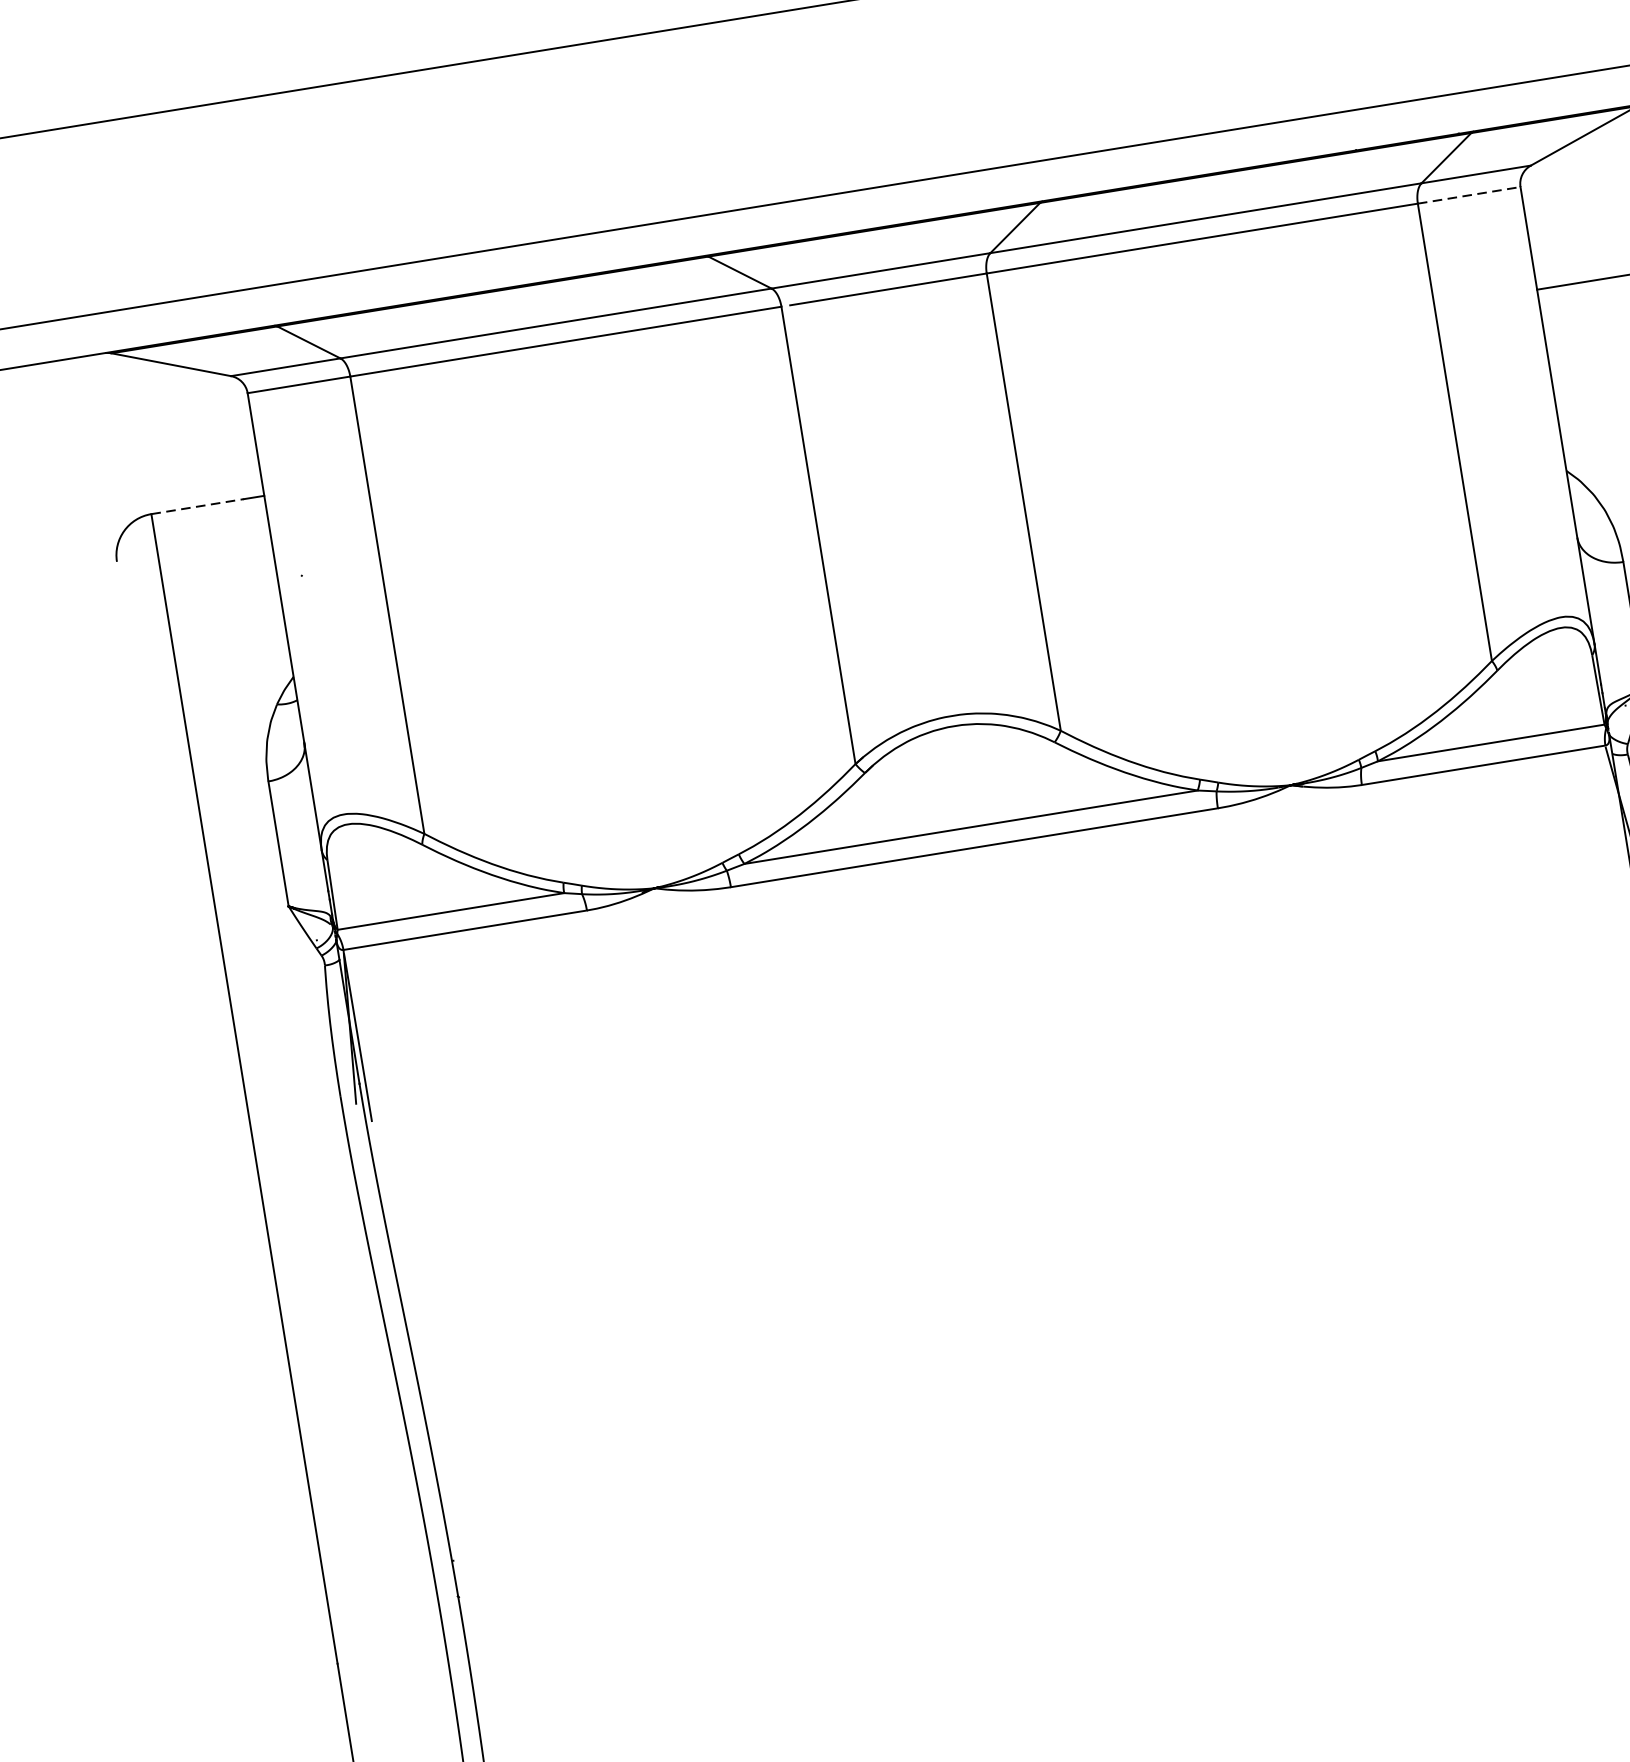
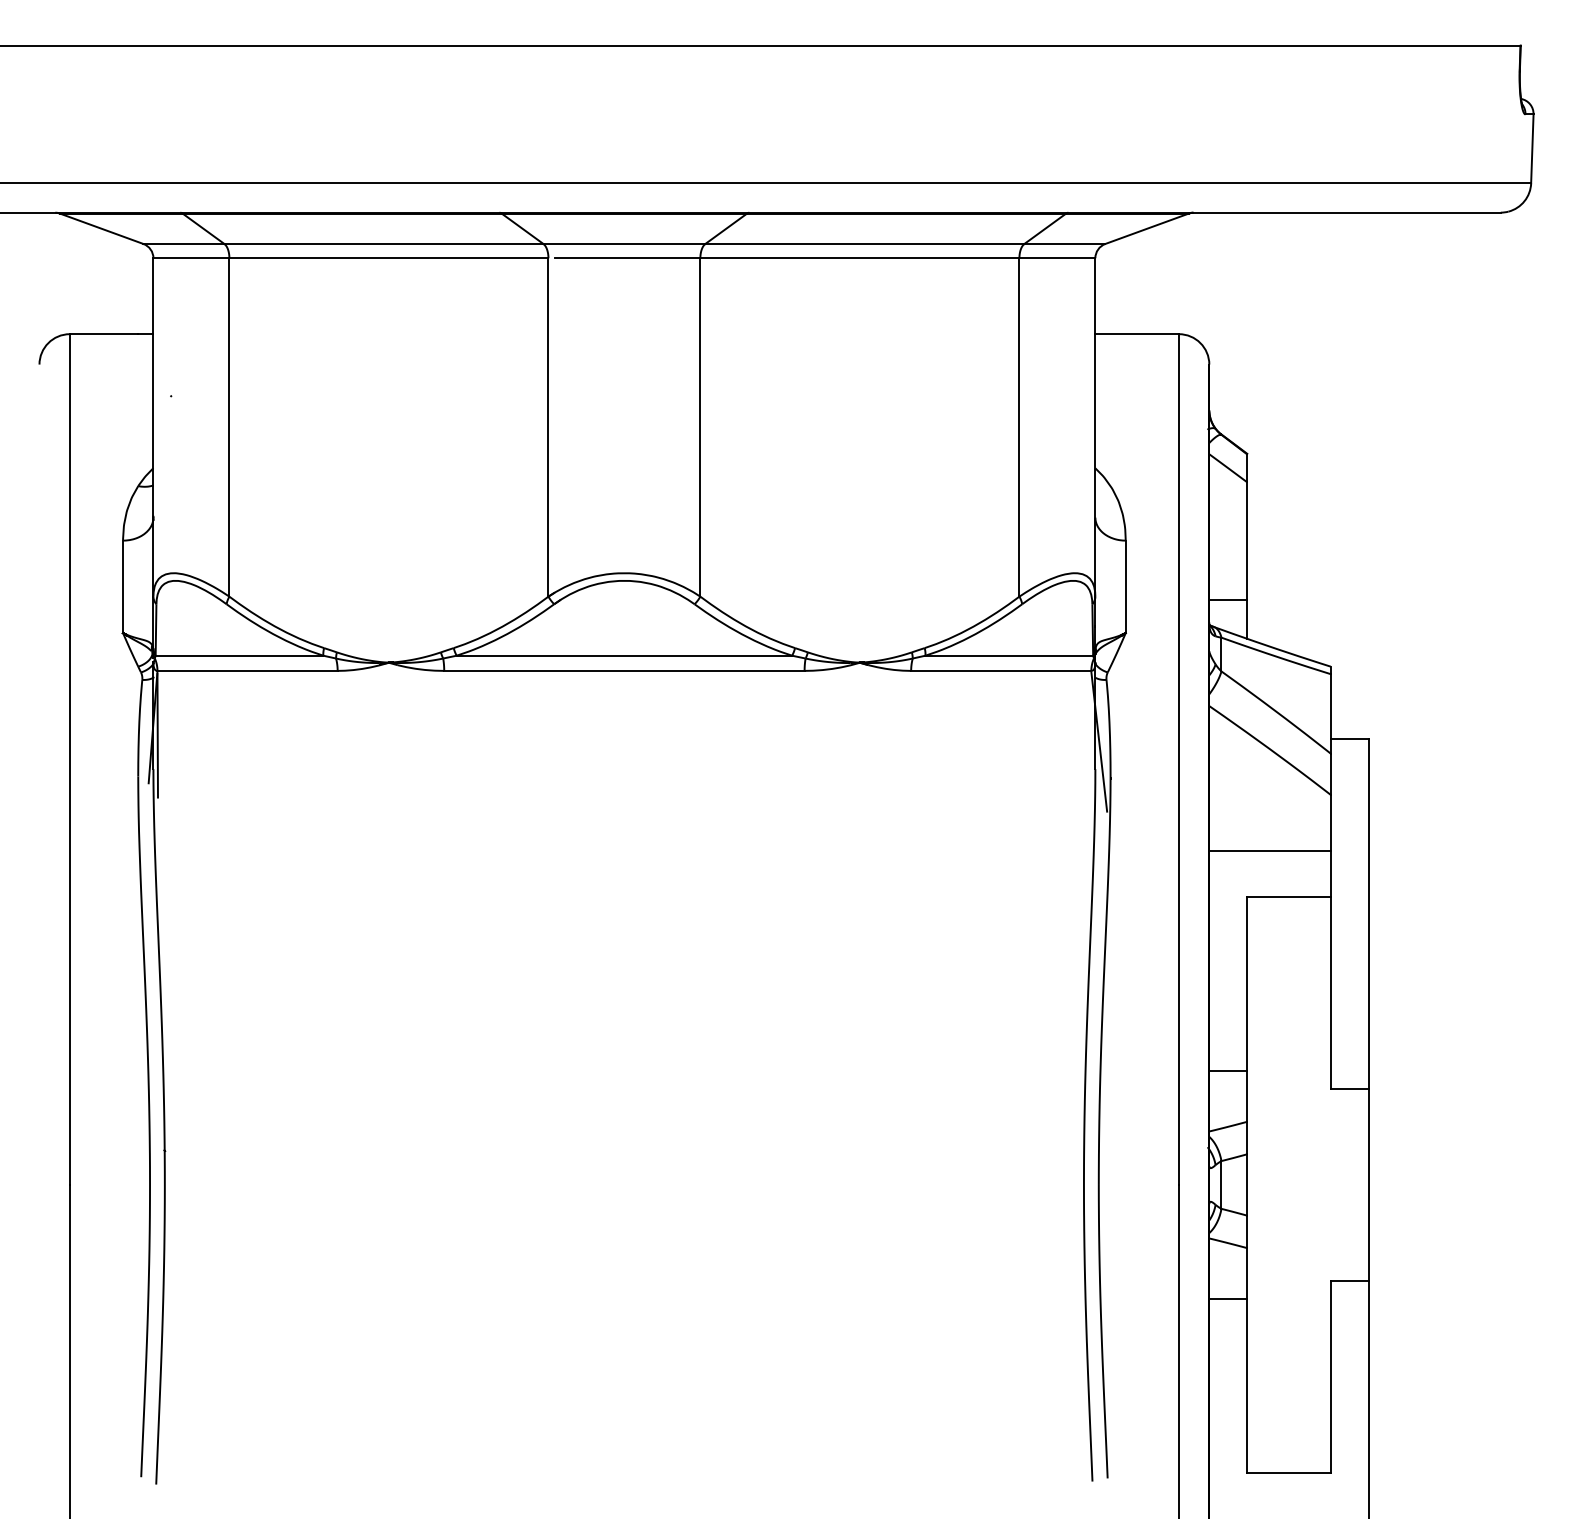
line: (1469, 195) -> (1057, 258), dashed -> solid
line: (198, 506) -> (104, 334), dashed -> solid

